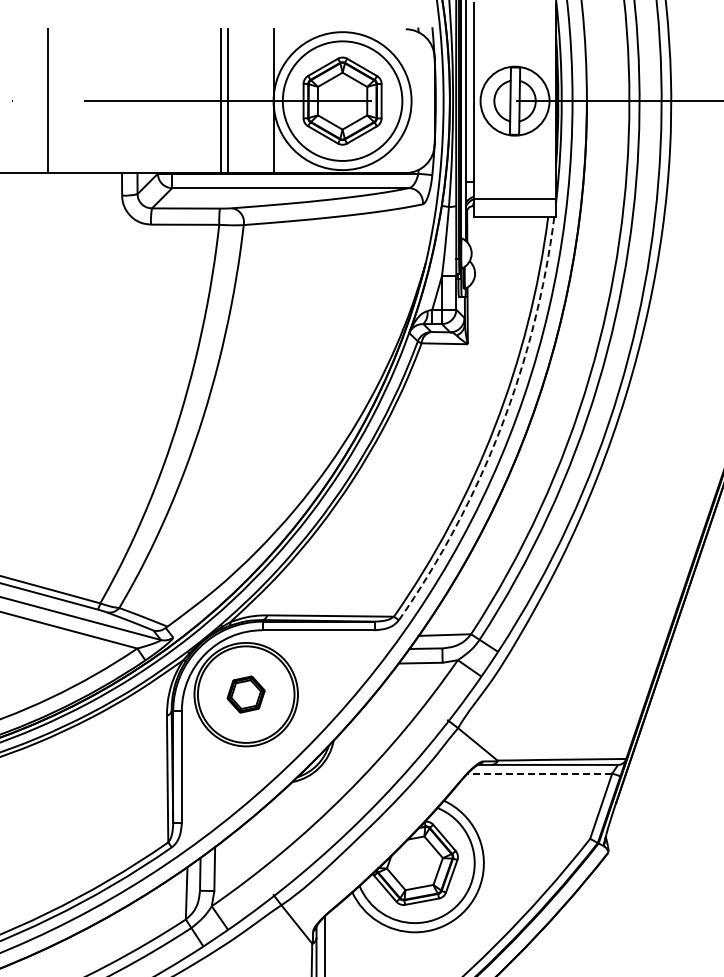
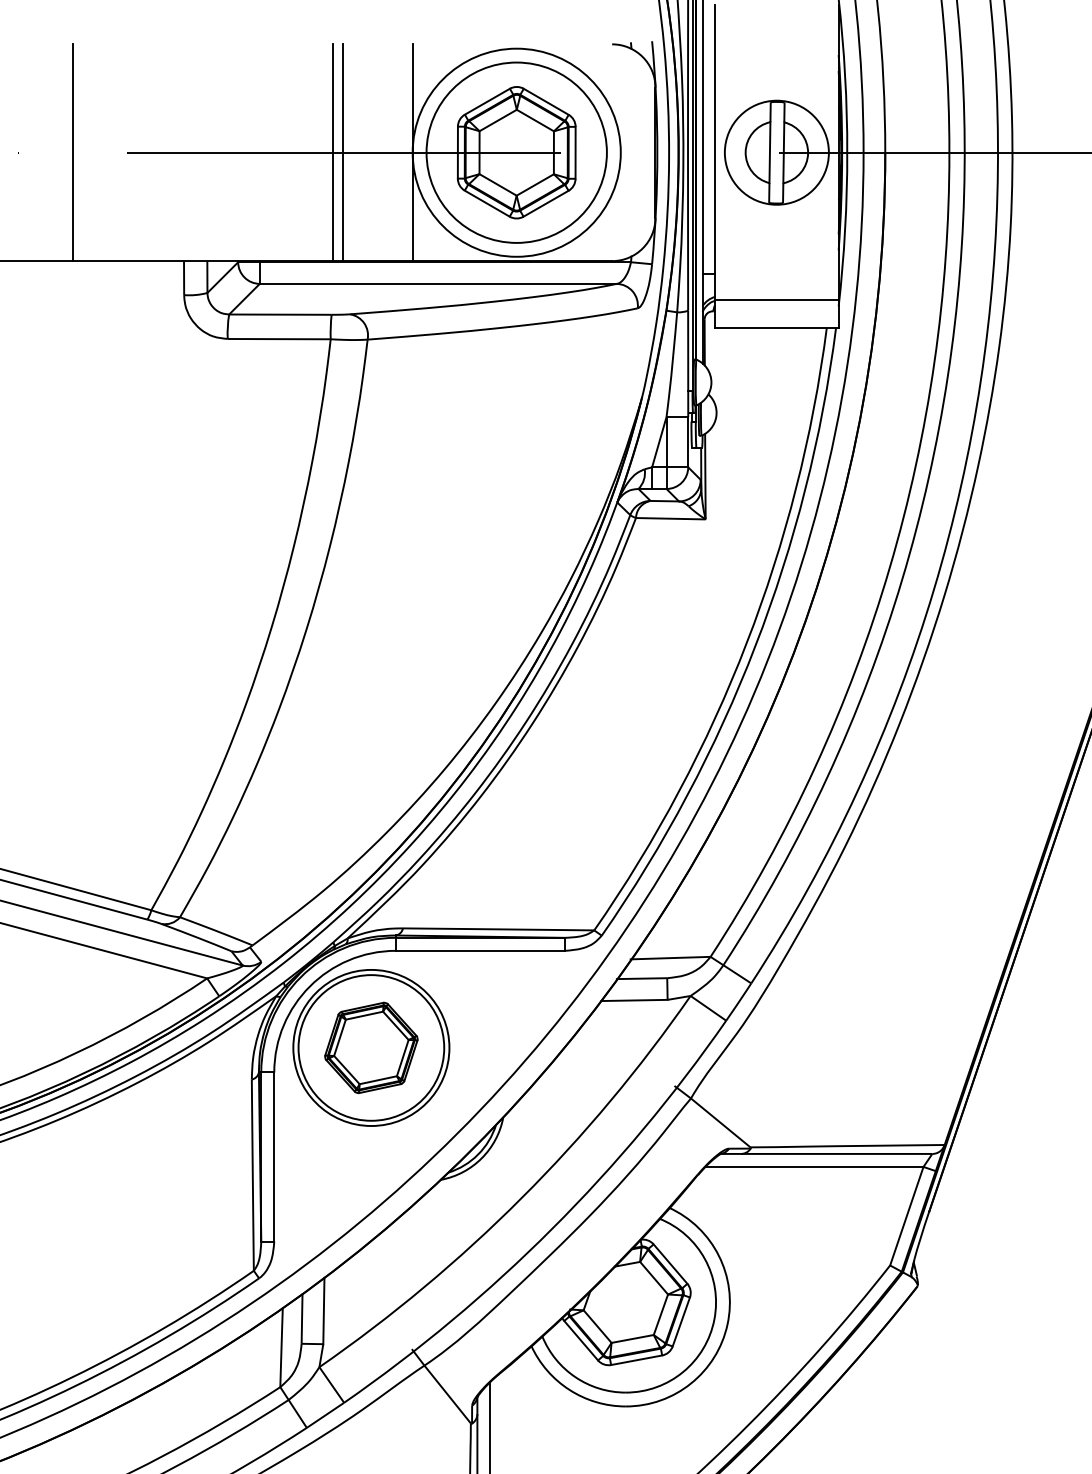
arc: (500, 428) -> (754, 646), dashed -> solid
part: (245, 694) -> (370, 1047), size x1.67
line: (539, 773) -> (813, 1166), dashed -> solid

